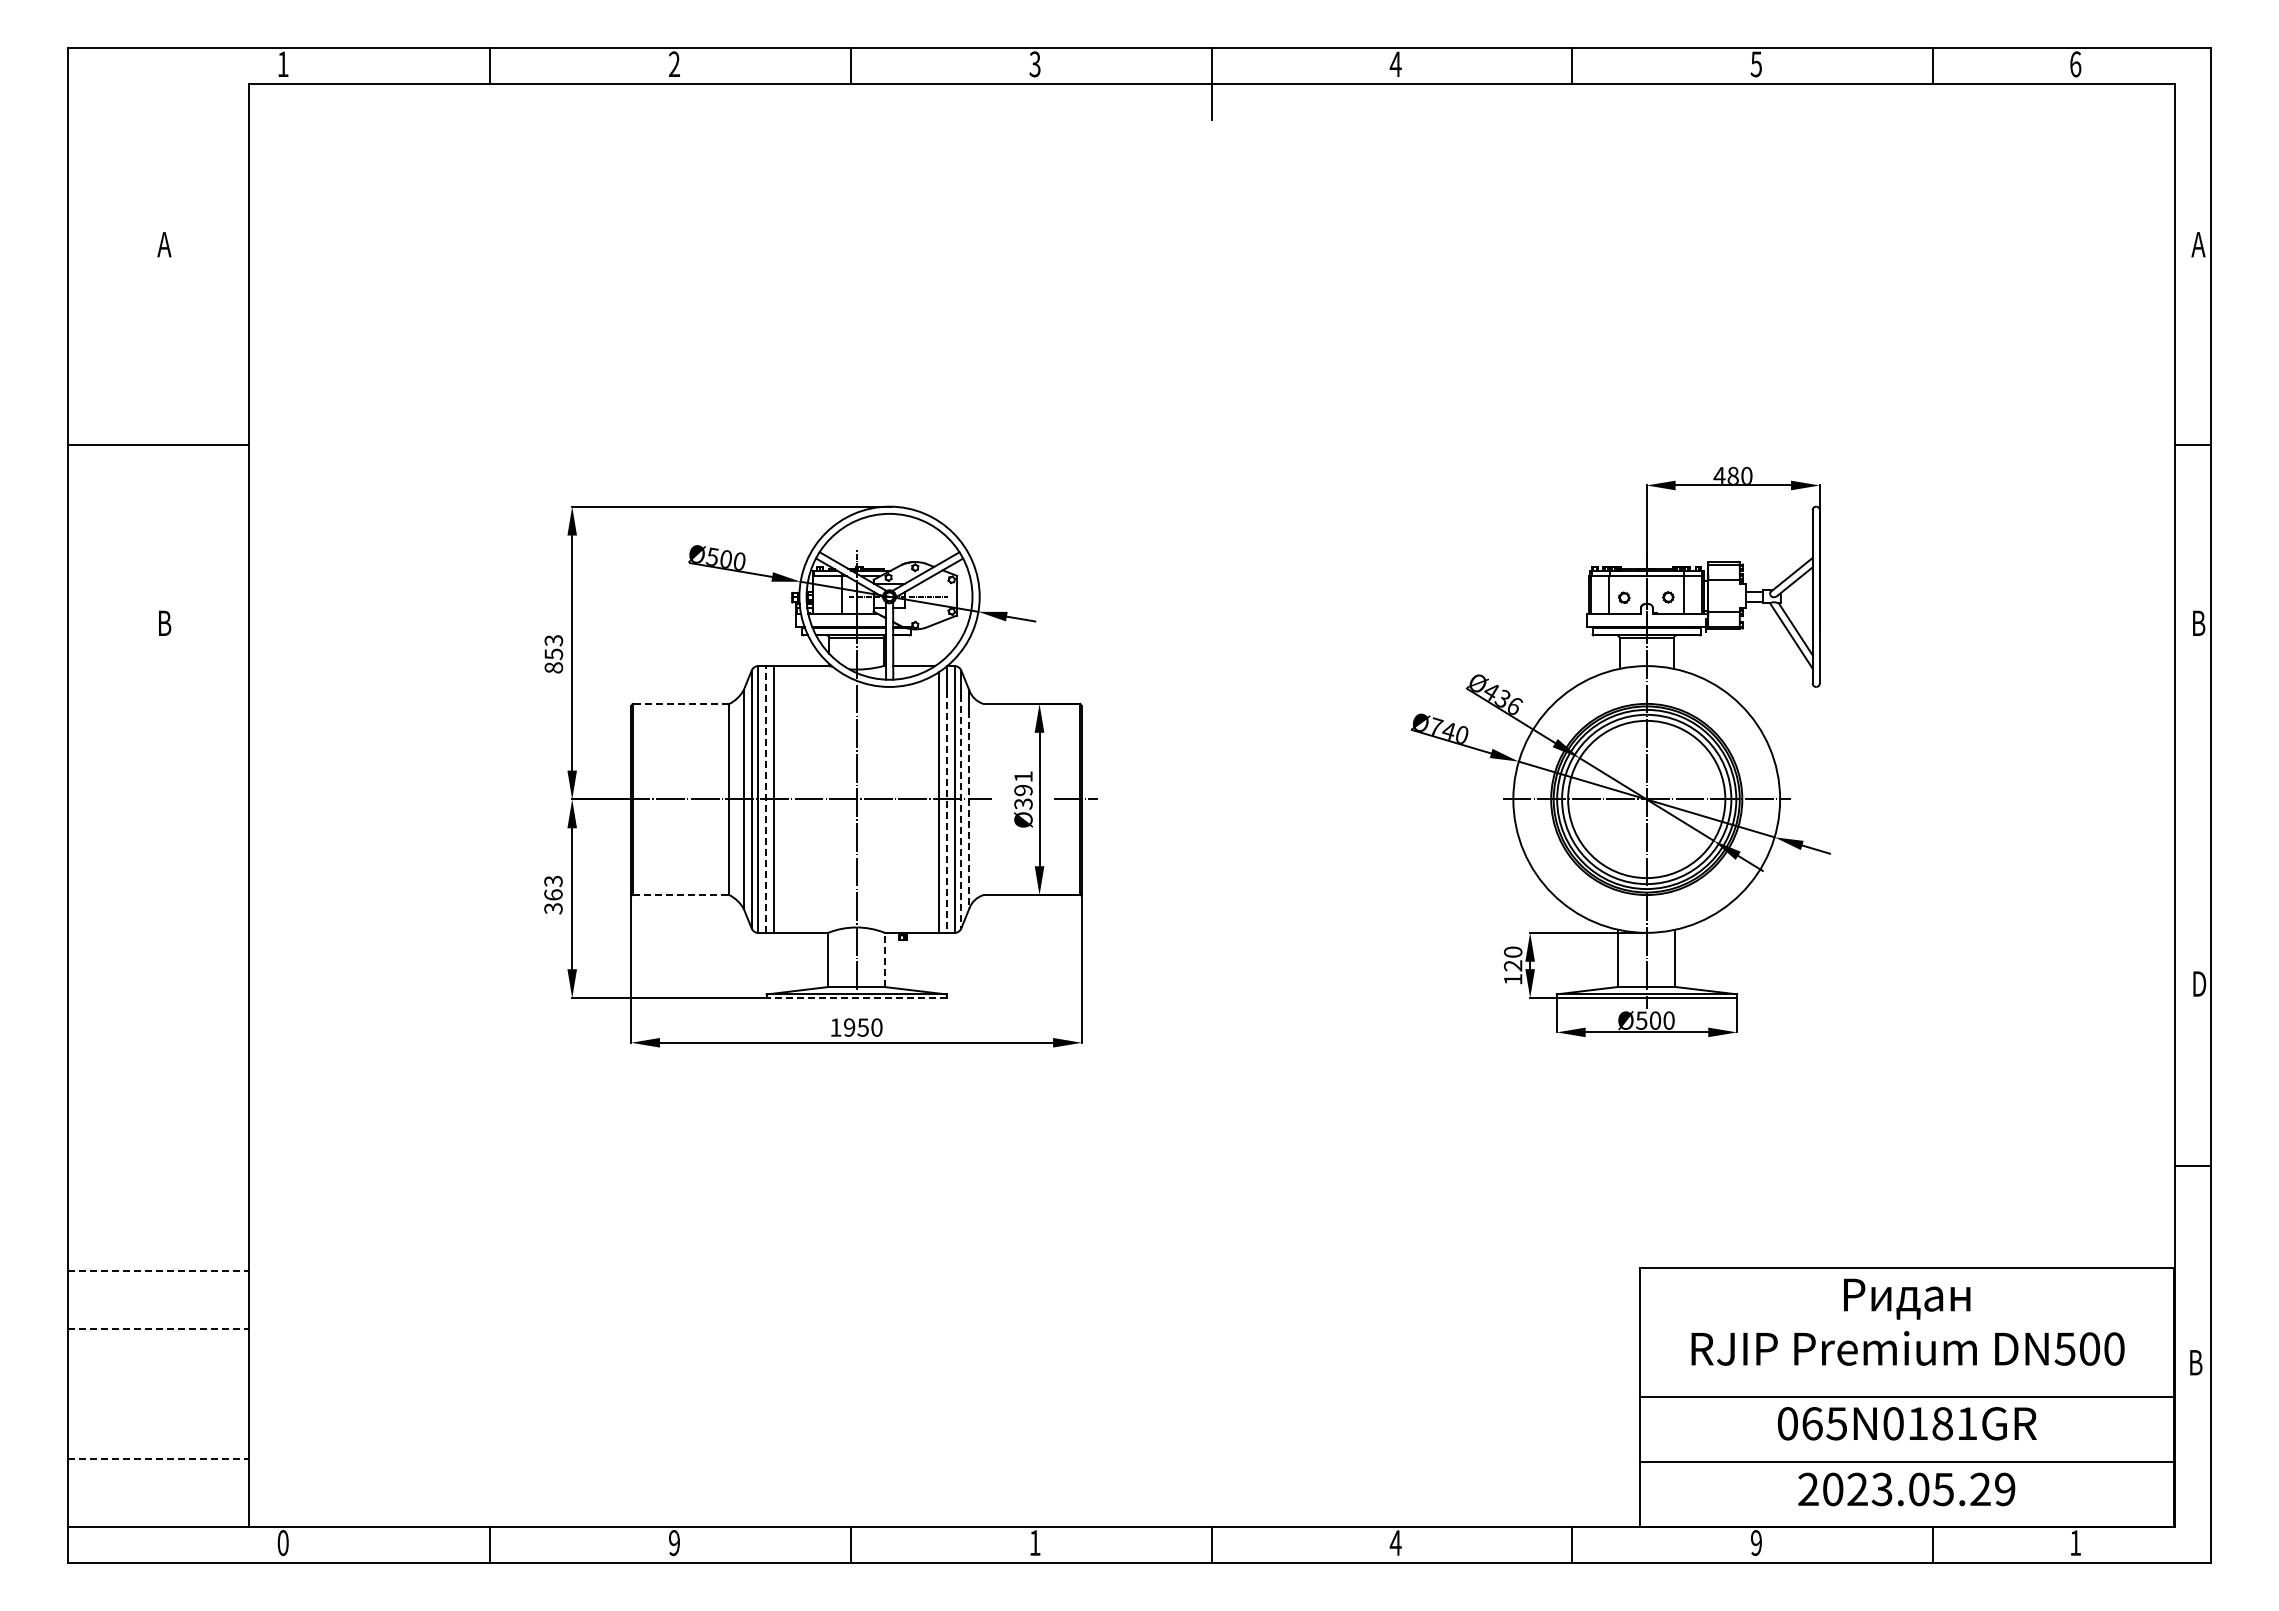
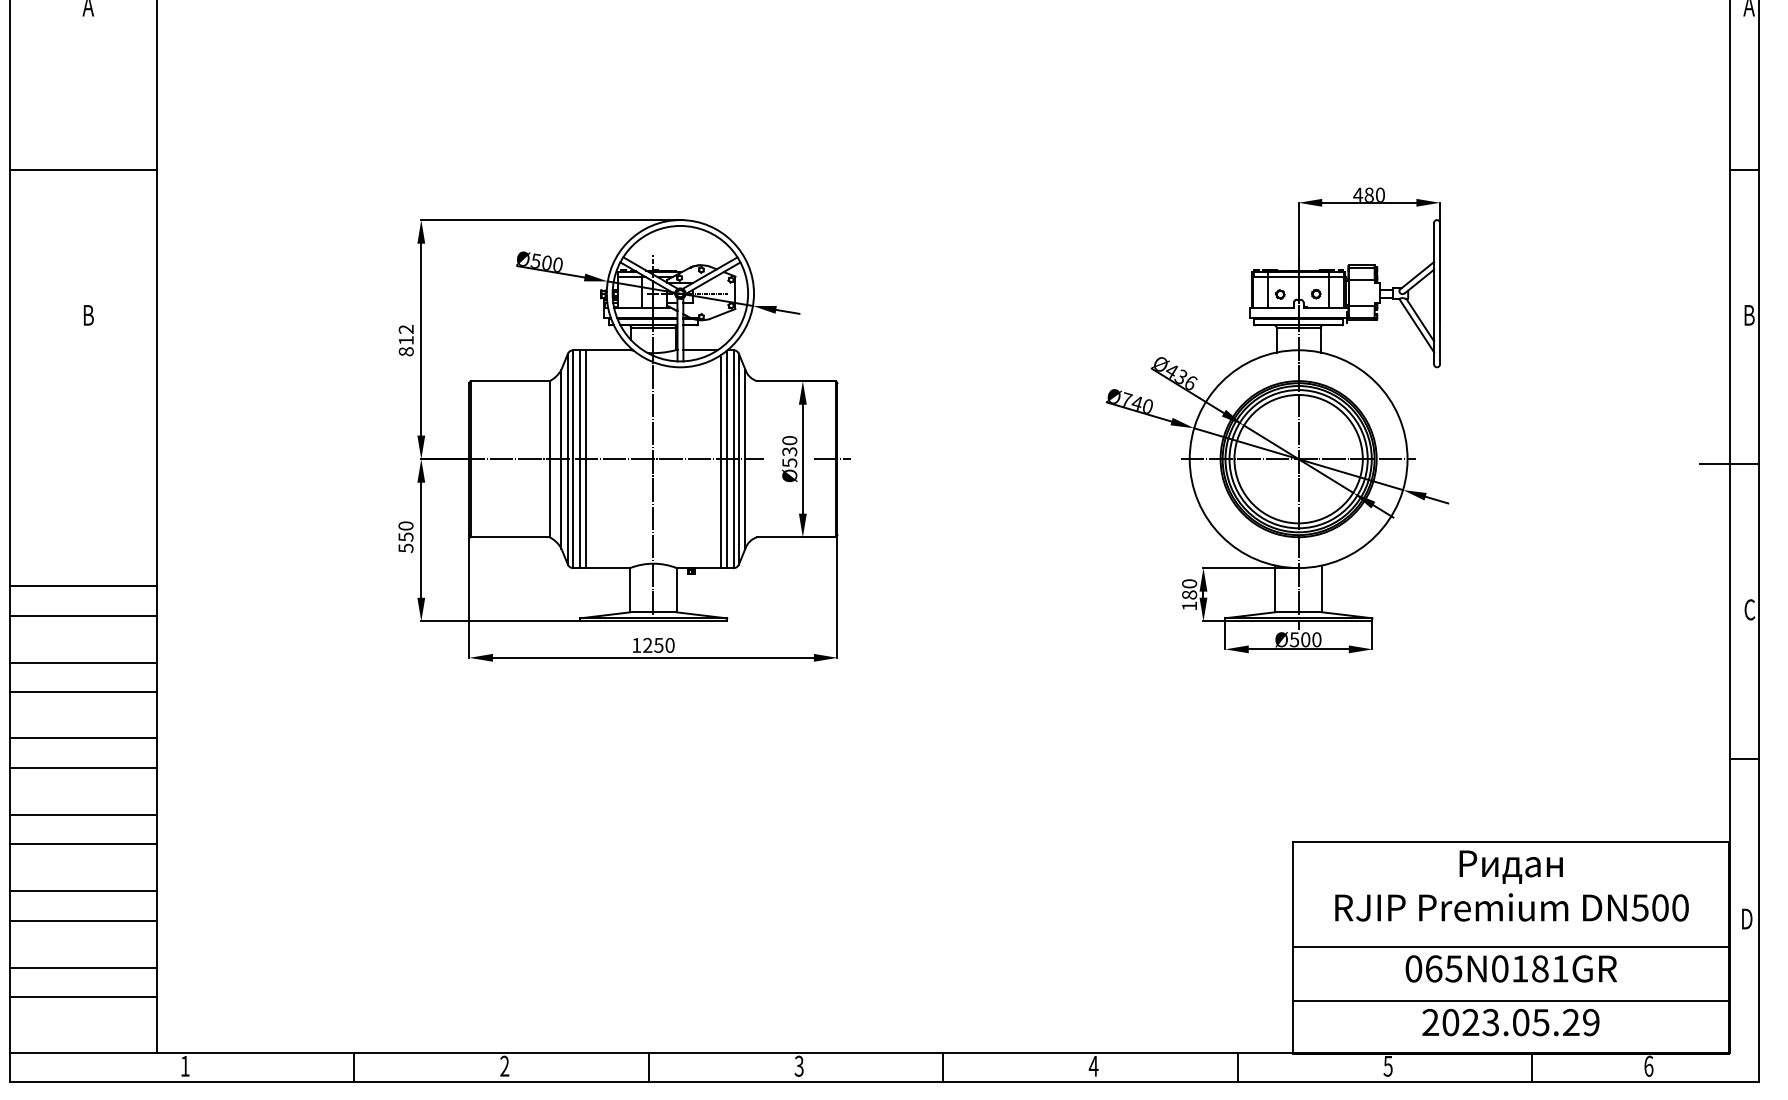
text: (553, 647) -> (406, 335), 853 -> 812
line: (680, 703) -> (509, 380), dashed -> solid
text: (1023, 790) -> (789, 451), Ø391 -> Ø530
line: (766, 799) -> (579, 459), dashed -> solid
line: (2174, 805) -> (1729, 464), added
line: (969, 810) -> (745, 468), dashed -> solid
line: (961, 811) -> (739, 468), dashed -> solid
line: (946, 812) -> (726, 469), dashed -> solid
text: (553, 894) -> (406, 536), 363 -> 550
line: (681, 895) -> (510, 537), dashed -> solid
line: (158, 955) -> (83, 586), added
line: (885, 959) -> (677, 589), dashed -> solid
text: (1513, 965) -> (1189, 594), 120 -> 180
text: (2199, 984) -> (1749, 610), D -> C
line: (158, 991) -> (83, 615), added
line: (856, 998) -> (653, 621), dashed -> solid
text: (849, 1027) -> (647, 645), 1950 -> 1250
line: (158, 1049) -> (83, 663), added
line: (158, 1085) -> (83, 692), added
line: (158, 1141) -> (83, 738), added
line: (158, 1177) -> (83, 767), added
line: (158, 1235) -> (83, 815), added
line: (159, 1271) -> (84, 844), dashed -> solid
line: (159, 1328) -> (84, 891), dashed -> solid
text: (2195, 1362) -> (1746, 918), B -> D
line: (158, 1365) -> (83, 921), added
line: (158, 1422) -> (83, 967), added
line: (159, 1458) -> (84, 997), dashed -> solid
text: (1755, 1542) -> (1387, 1065), 9 -> 5
text: (282, 1543) -> (184, 1066), 0 -> 1
text: (674, 1543) -> (504, 1066), 9 -> 2
text: (1034, 1543) -> (798, 1066), 1 -> 3
text: (2075, 1543) -> (1648, 1066), 1 -> 6

